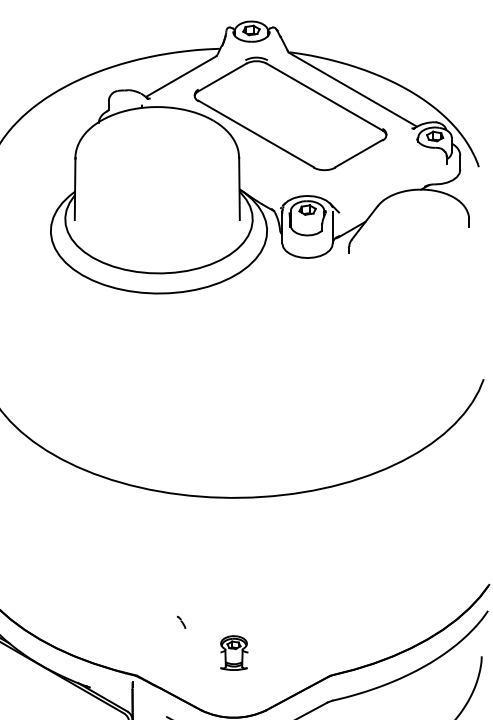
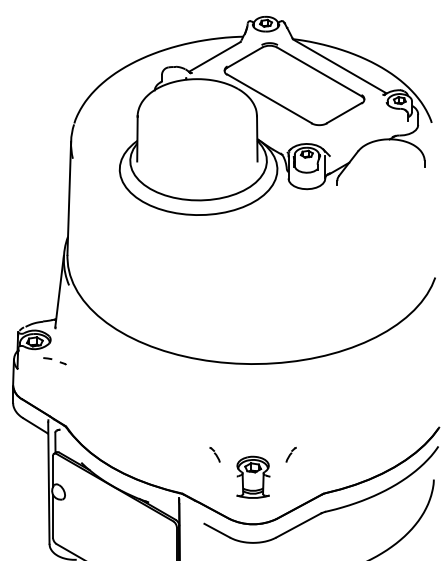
part: (180, 621) -> (214, 454), size x1.67
line: (285, 621) -> (290, 454), added
part: (234, 652) -> (253, 476), size x1.67

